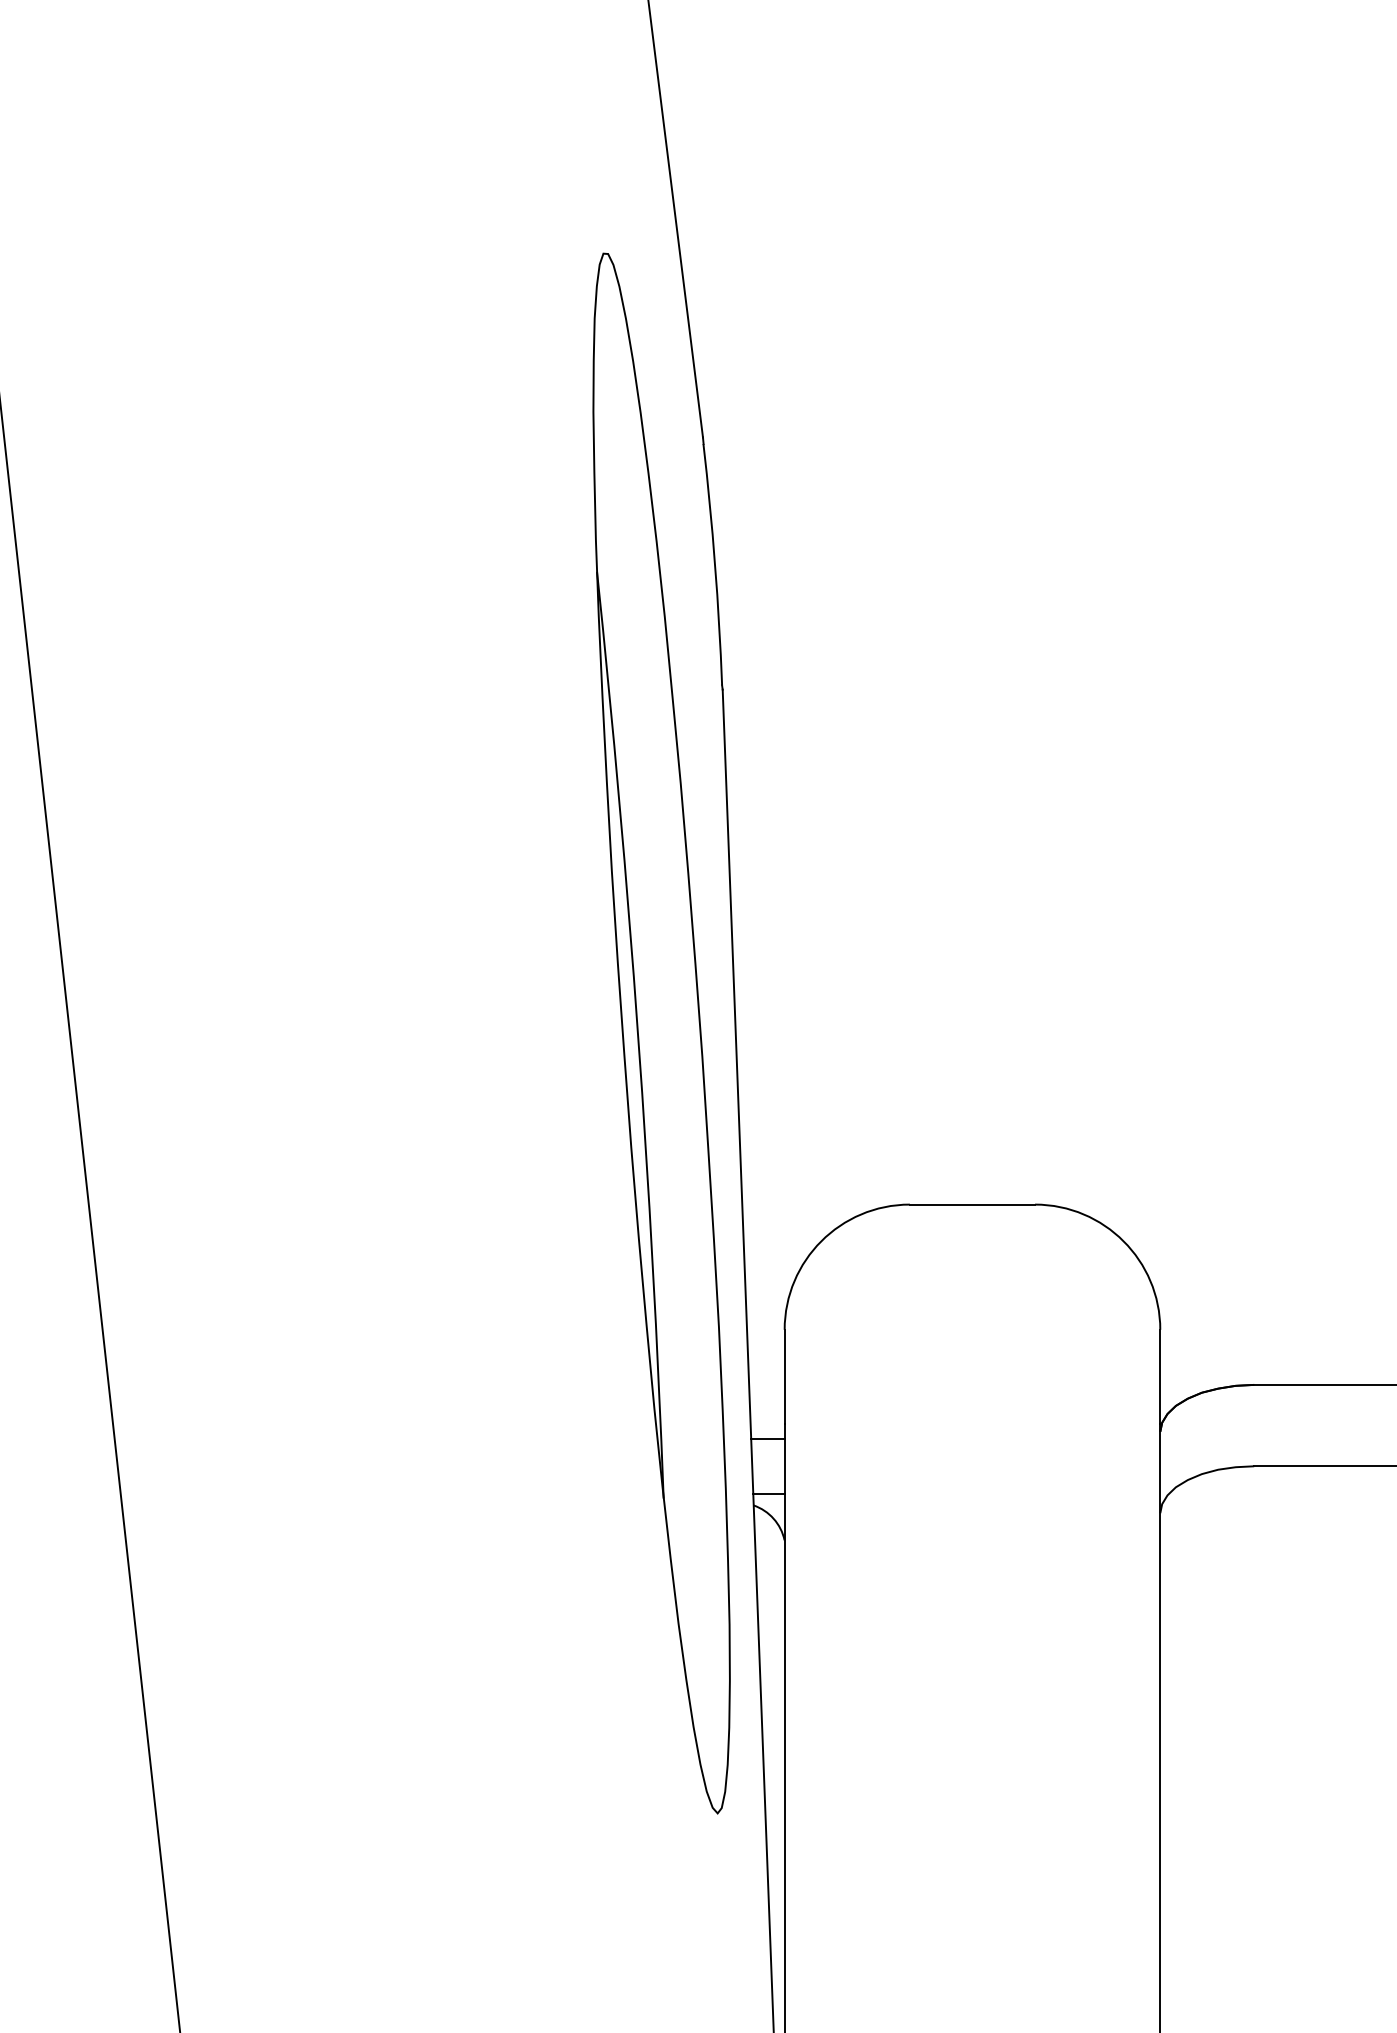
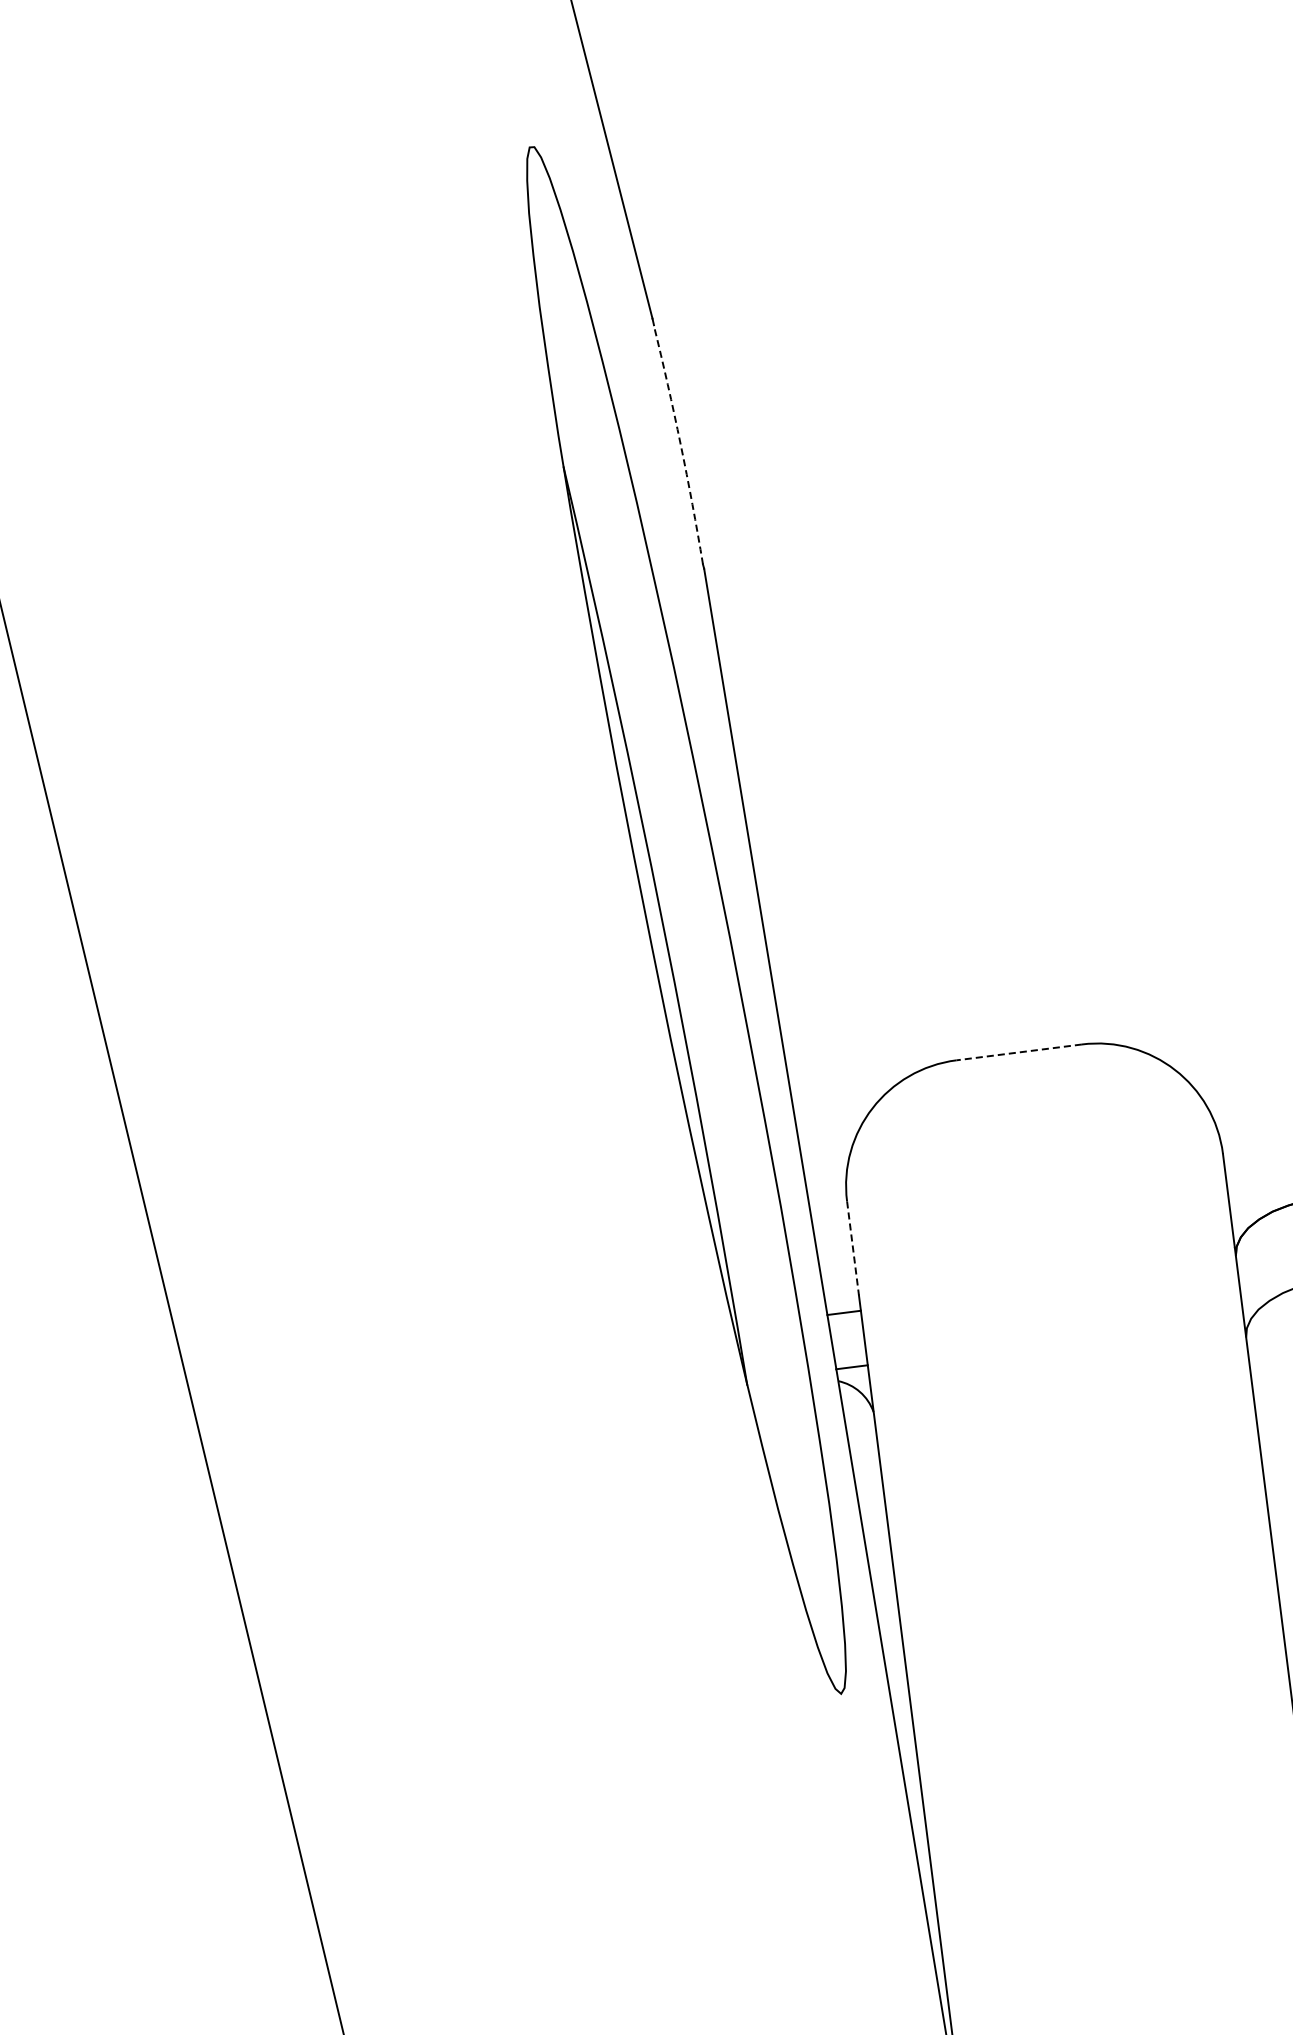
arc: (715, 564) -> (681, 444), solid -> dashed
line: (972, 1204) -> (1019, 1052), solid -> dashed
line: (784, 1376) -> (852, 1248), solid -> dashed

